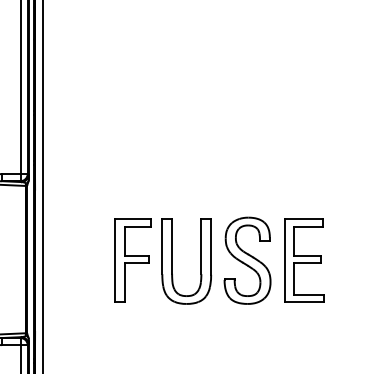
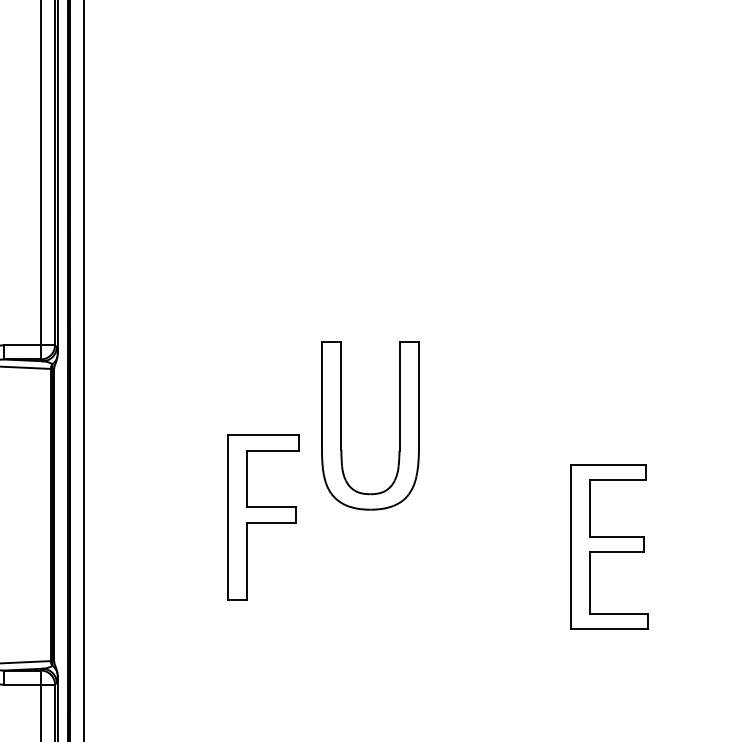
part: (247, 260) -> (490, 516), removed
part: (304, 260) -> (609, 546), moved
part: (172, 261) -> (342, 425), moved

